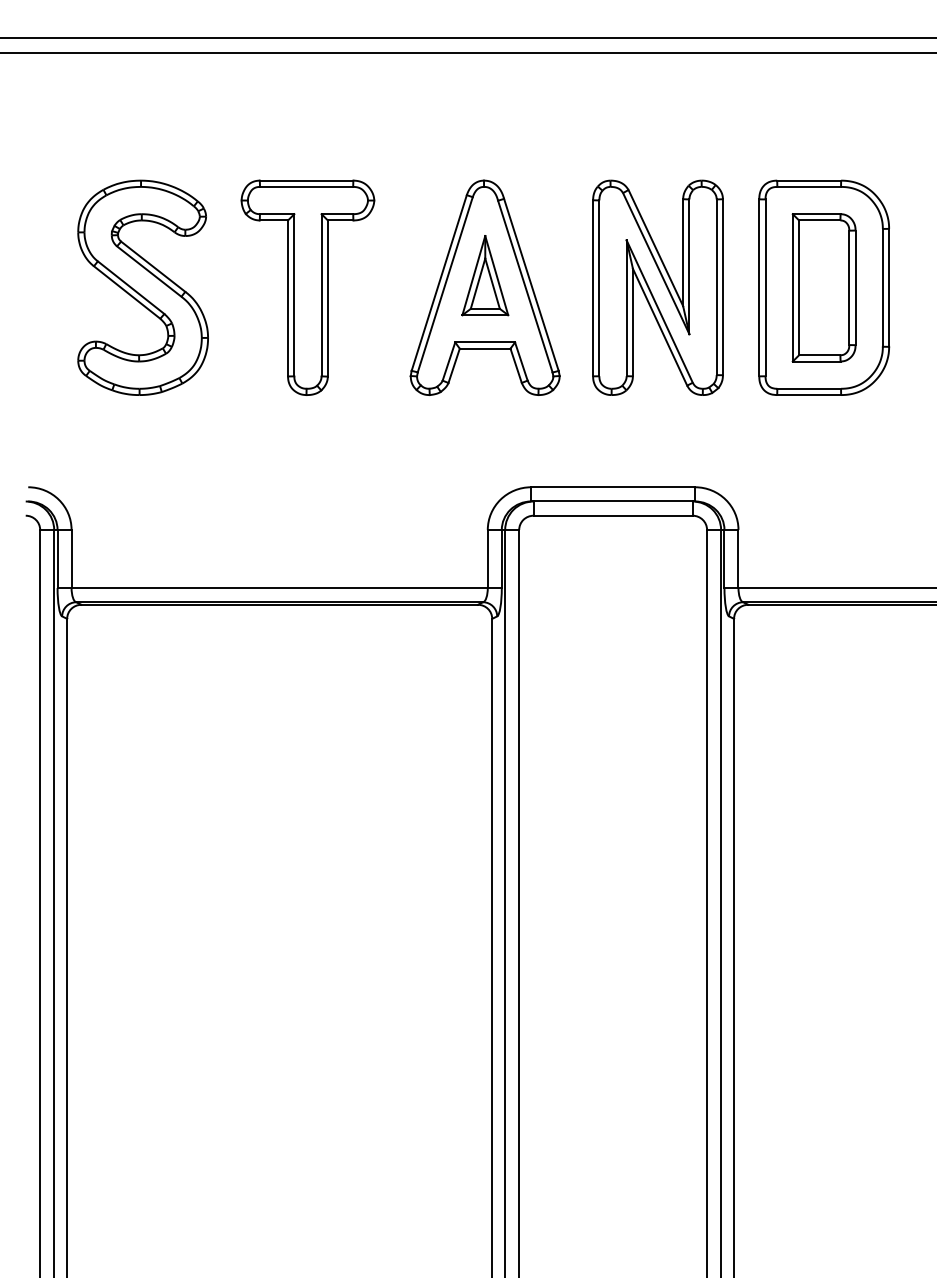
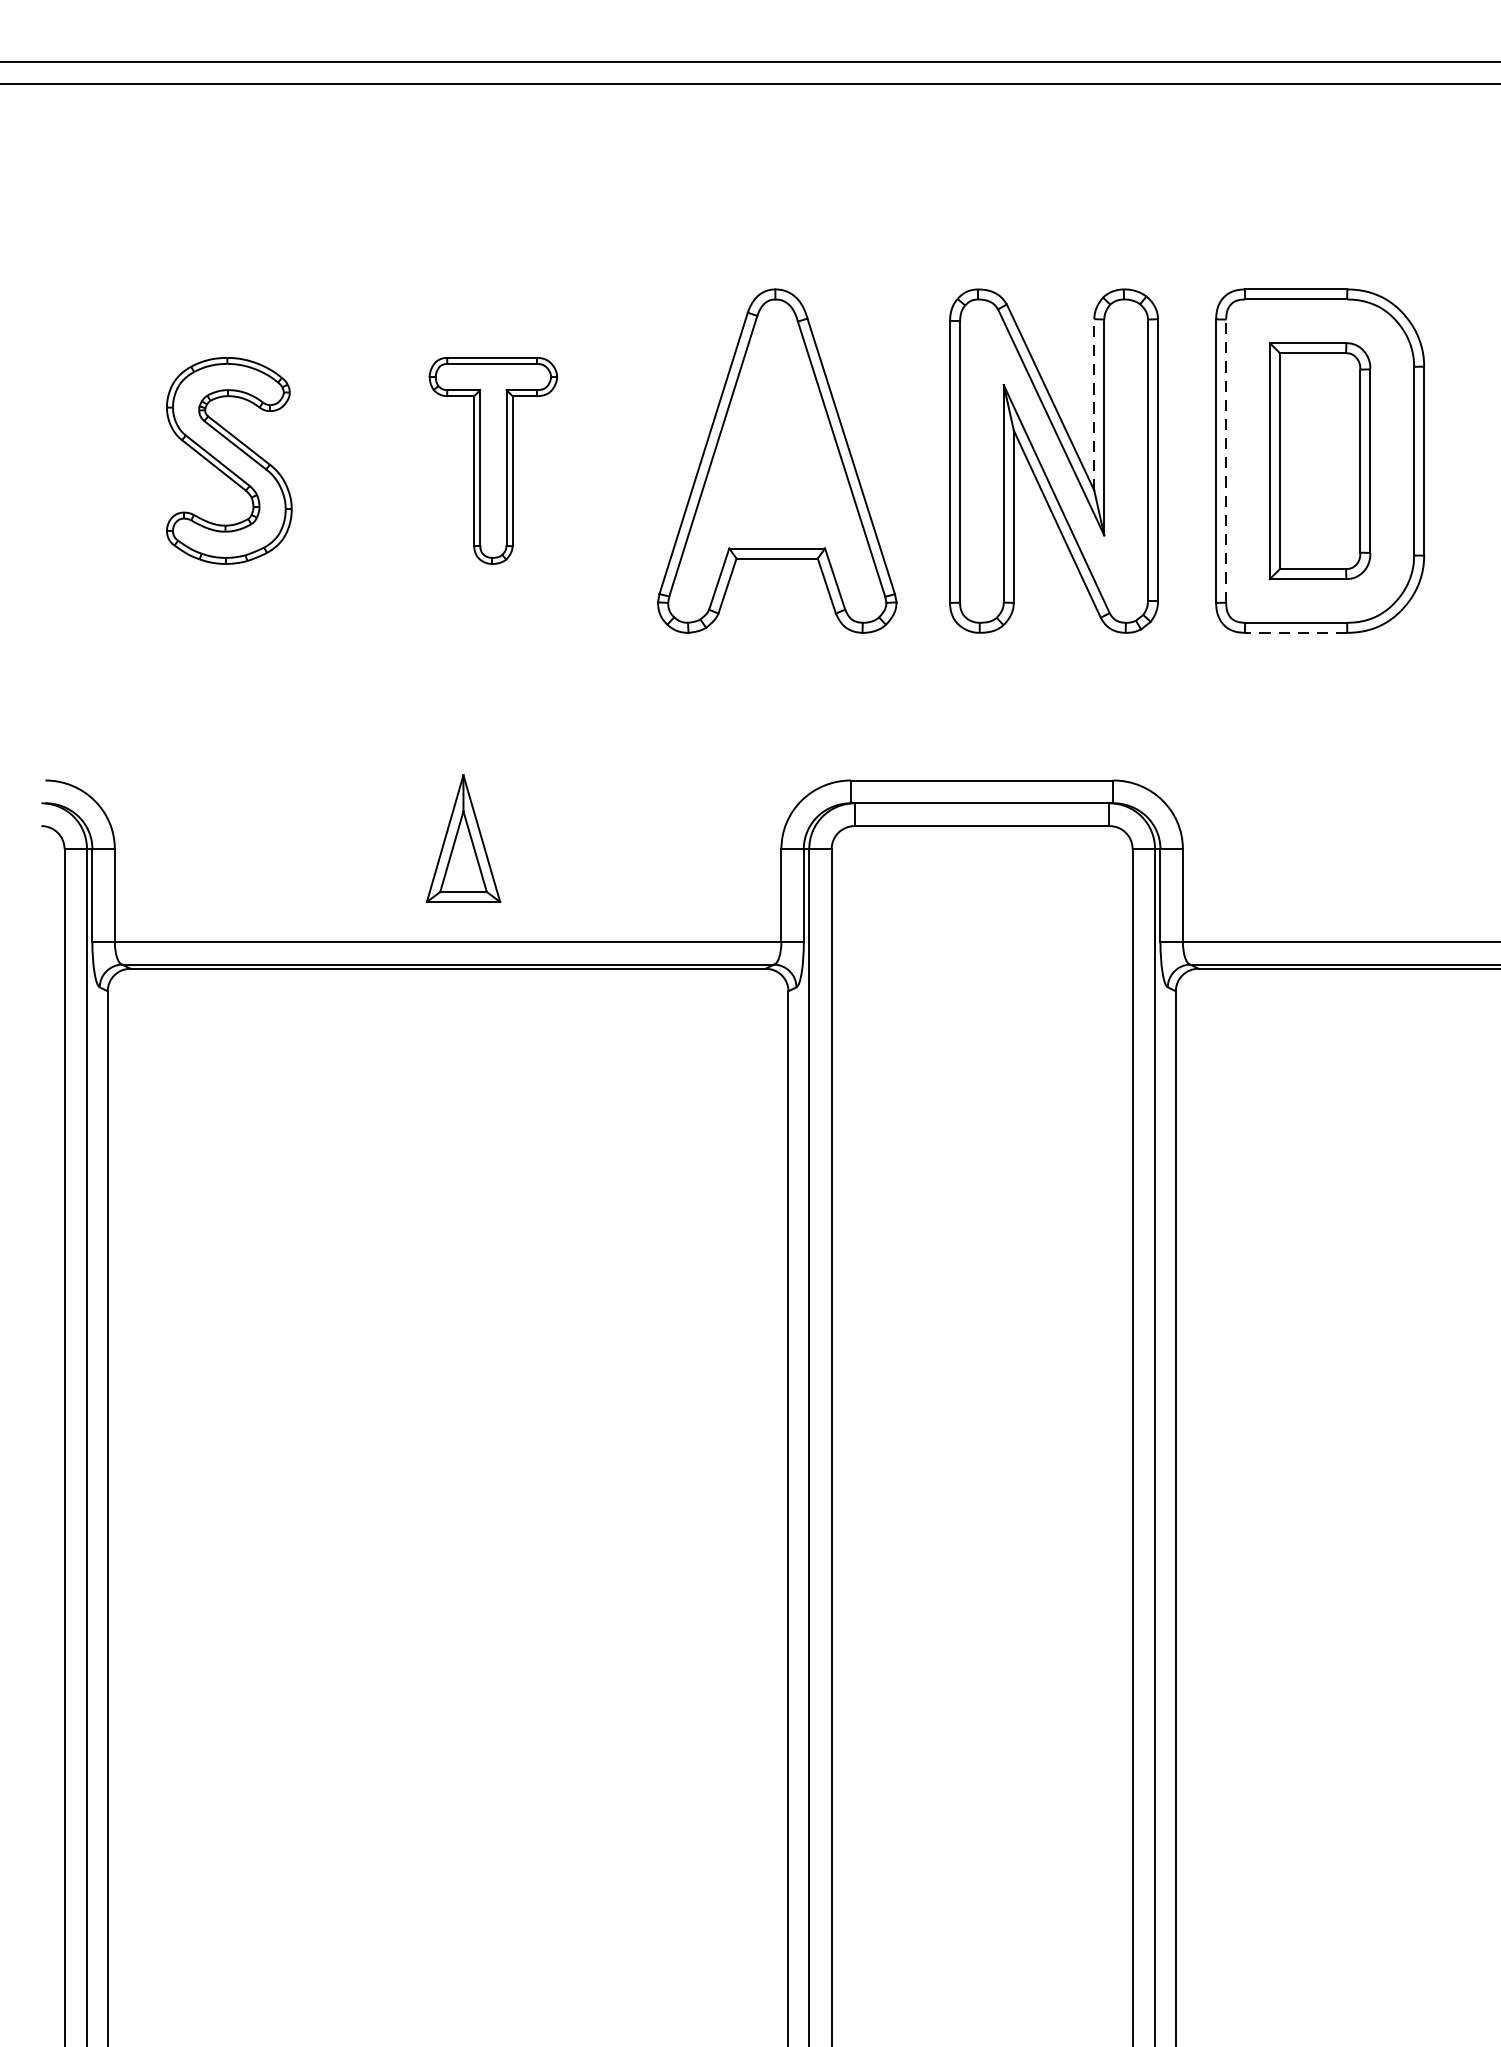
line: (683, 252) -> (1094, 404), solid -> dashed
part: (485, 275) -> (463, 838), moved
part: (142, 287) -> (228, 460), size x0.6
part: (307, 287) -> (492, 460), size x0.6
line: (765, 287) -> (1226, 460), solid -> dashed
line: (809, 395) -> (1296, 633), solid -> dashed

